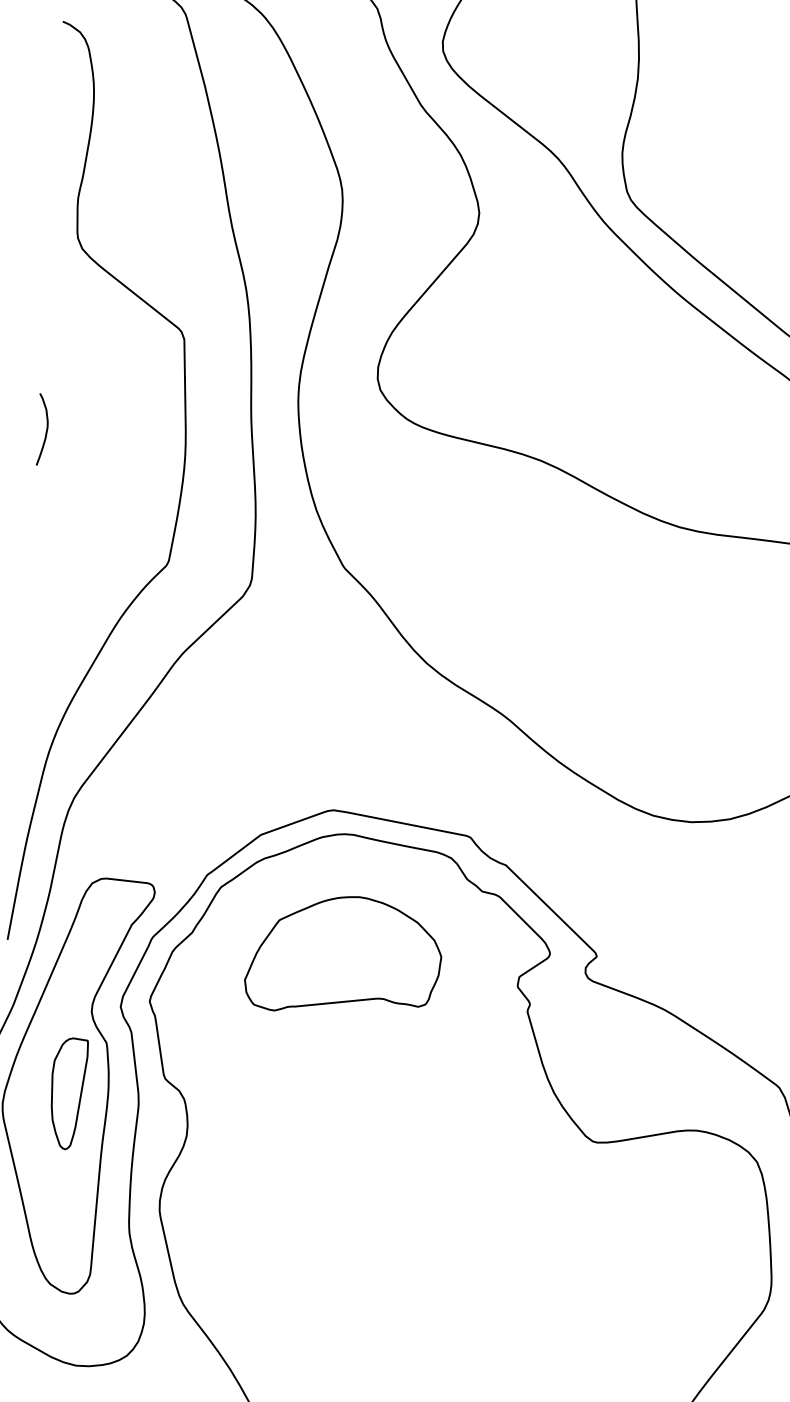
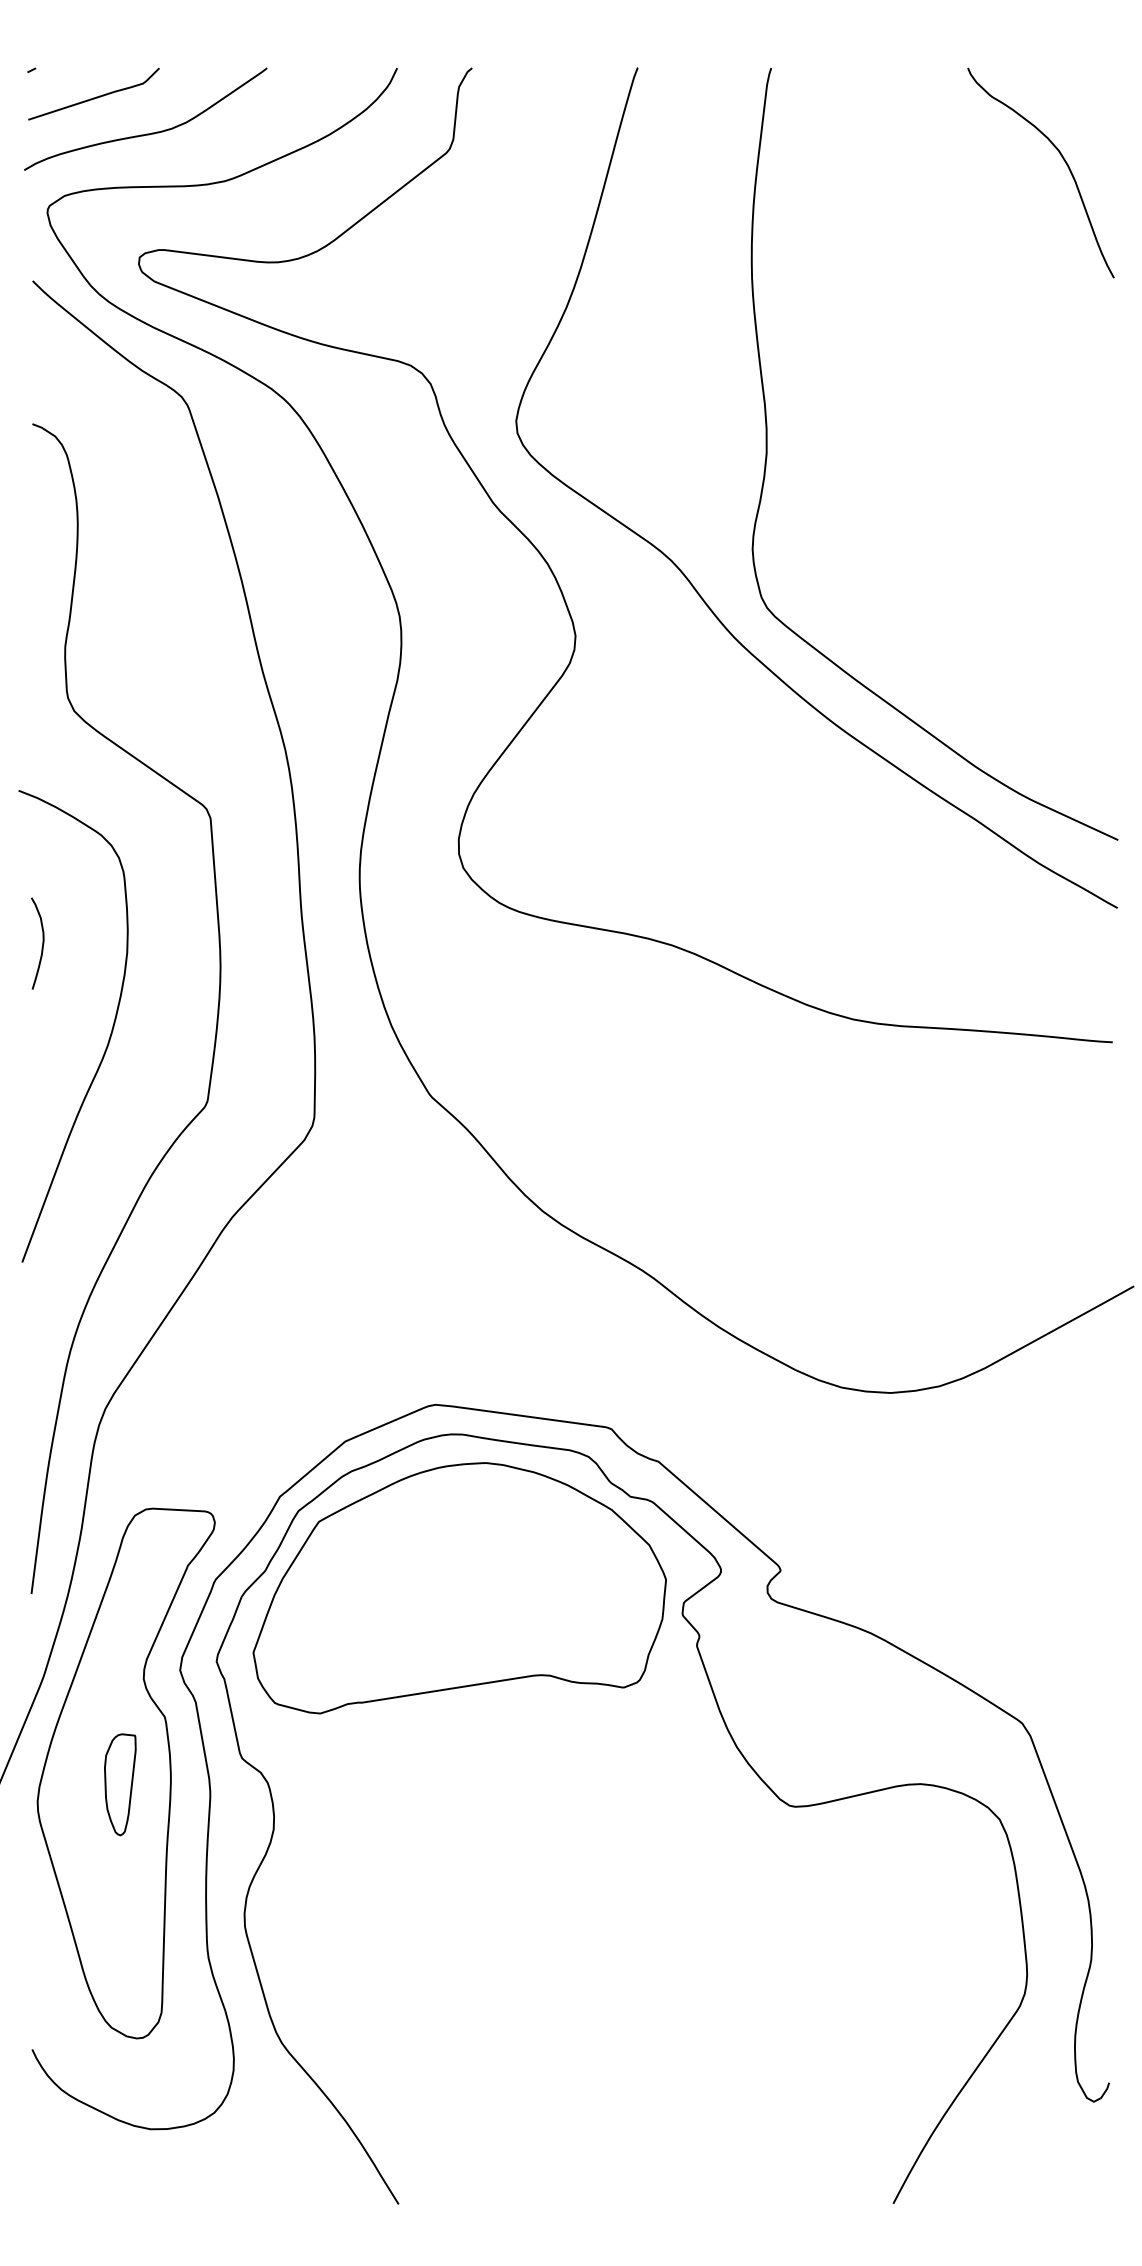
curve: (93, 508) -> (108, 1039), added
part: (343, 955) -> (459, 1588), size x1.67
part: (68, 1093) -> (120, 1784), size x0.71

